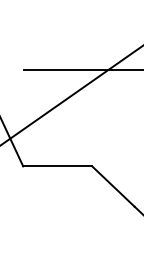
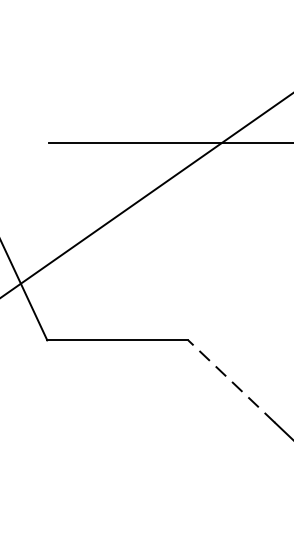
line: (113, 186) -> (231, 381), solid -> dashed

